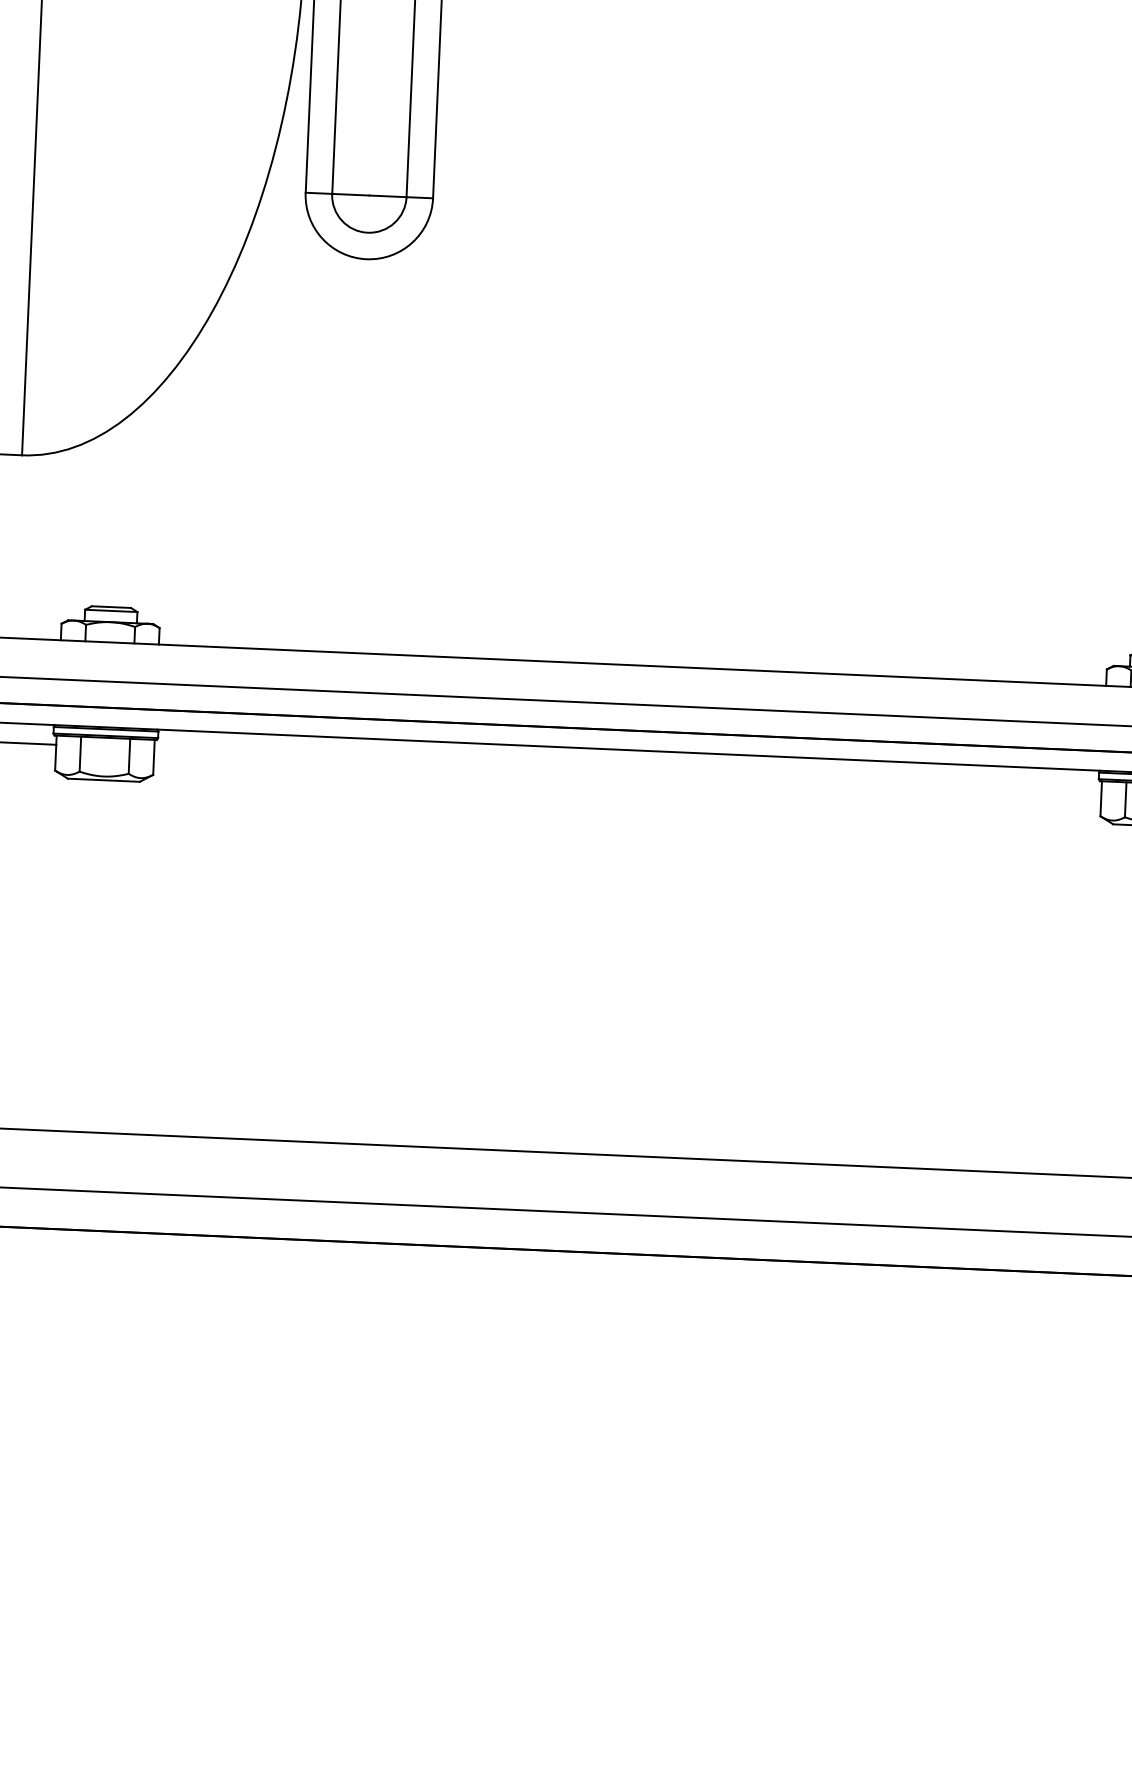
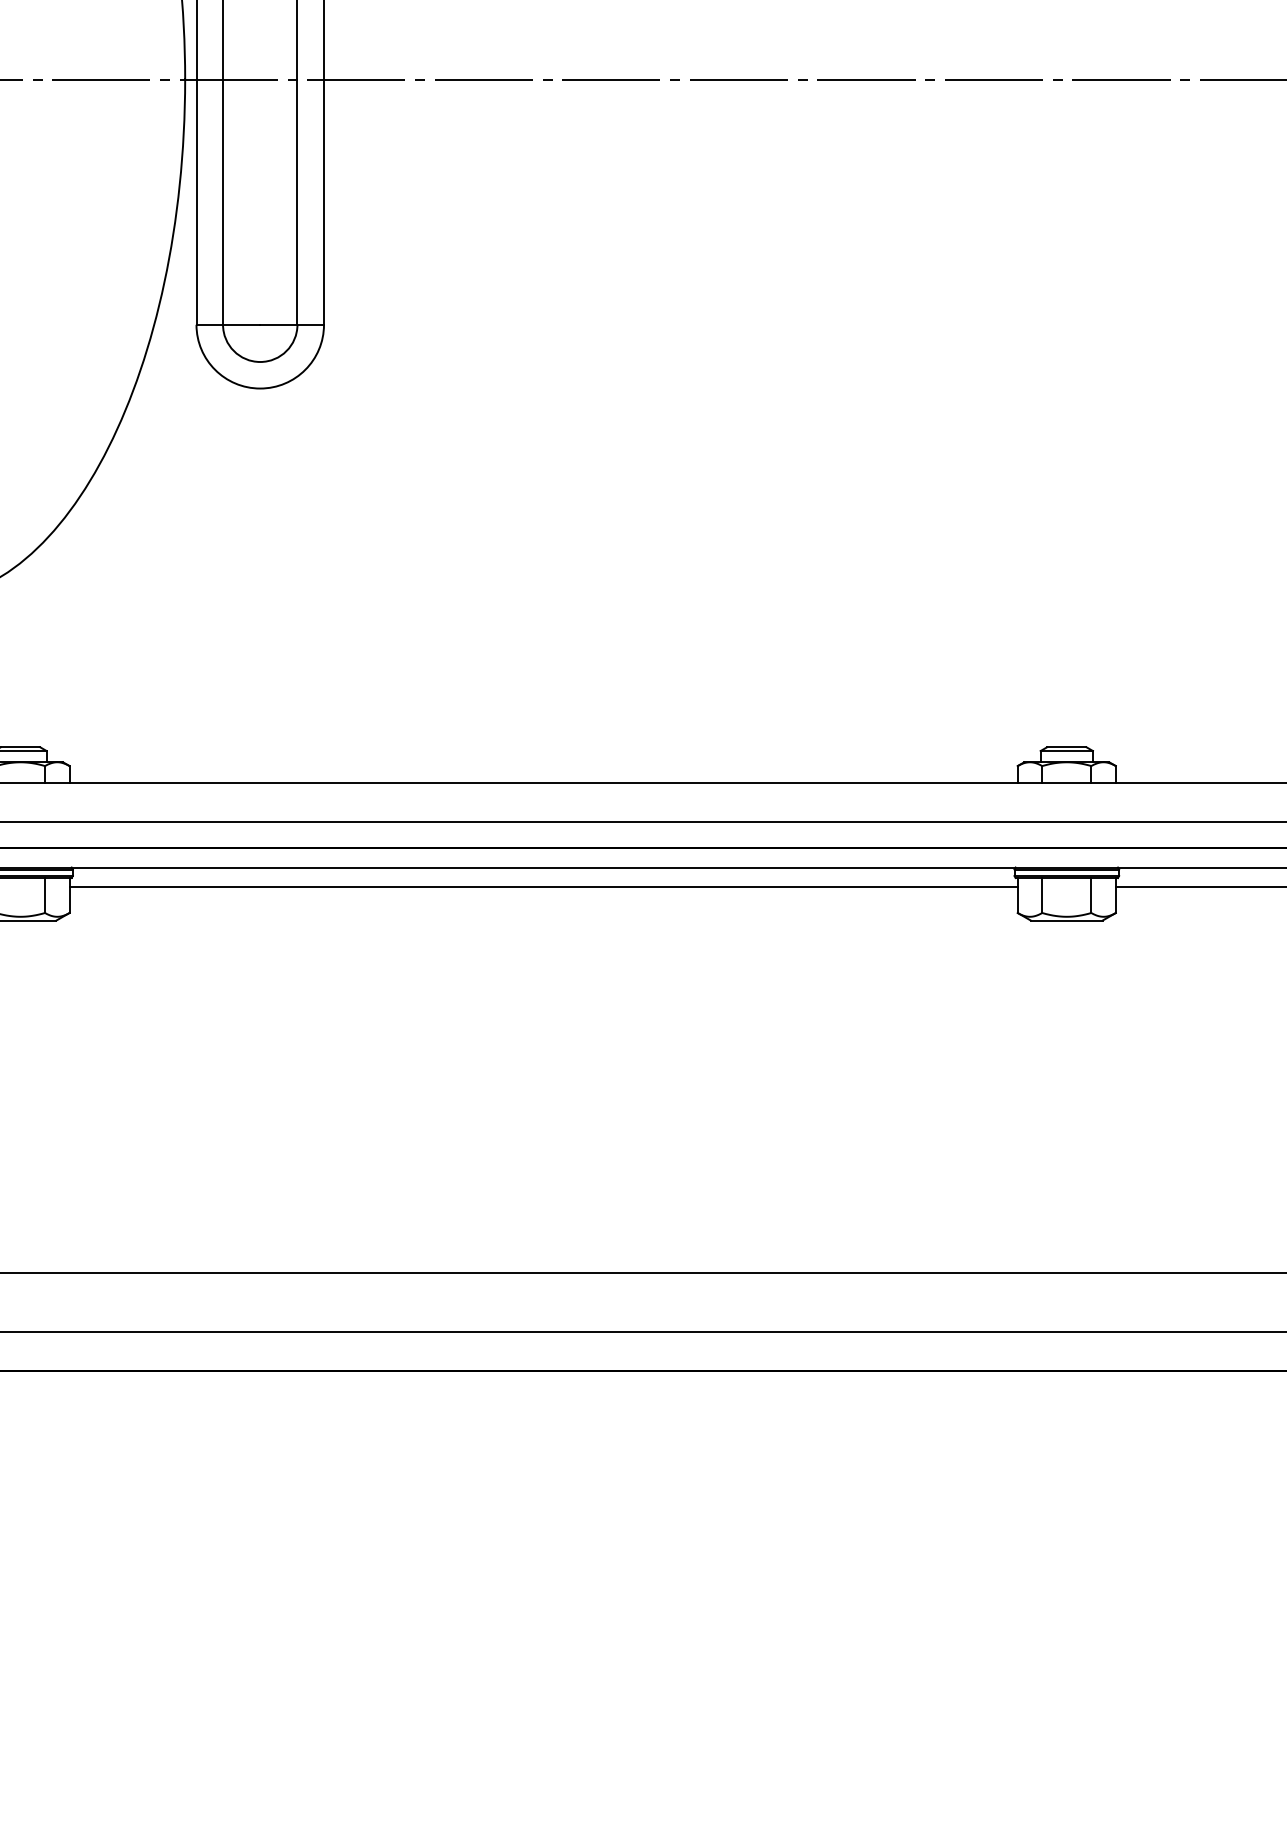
line: (627, 770) -> (543, 887), added

